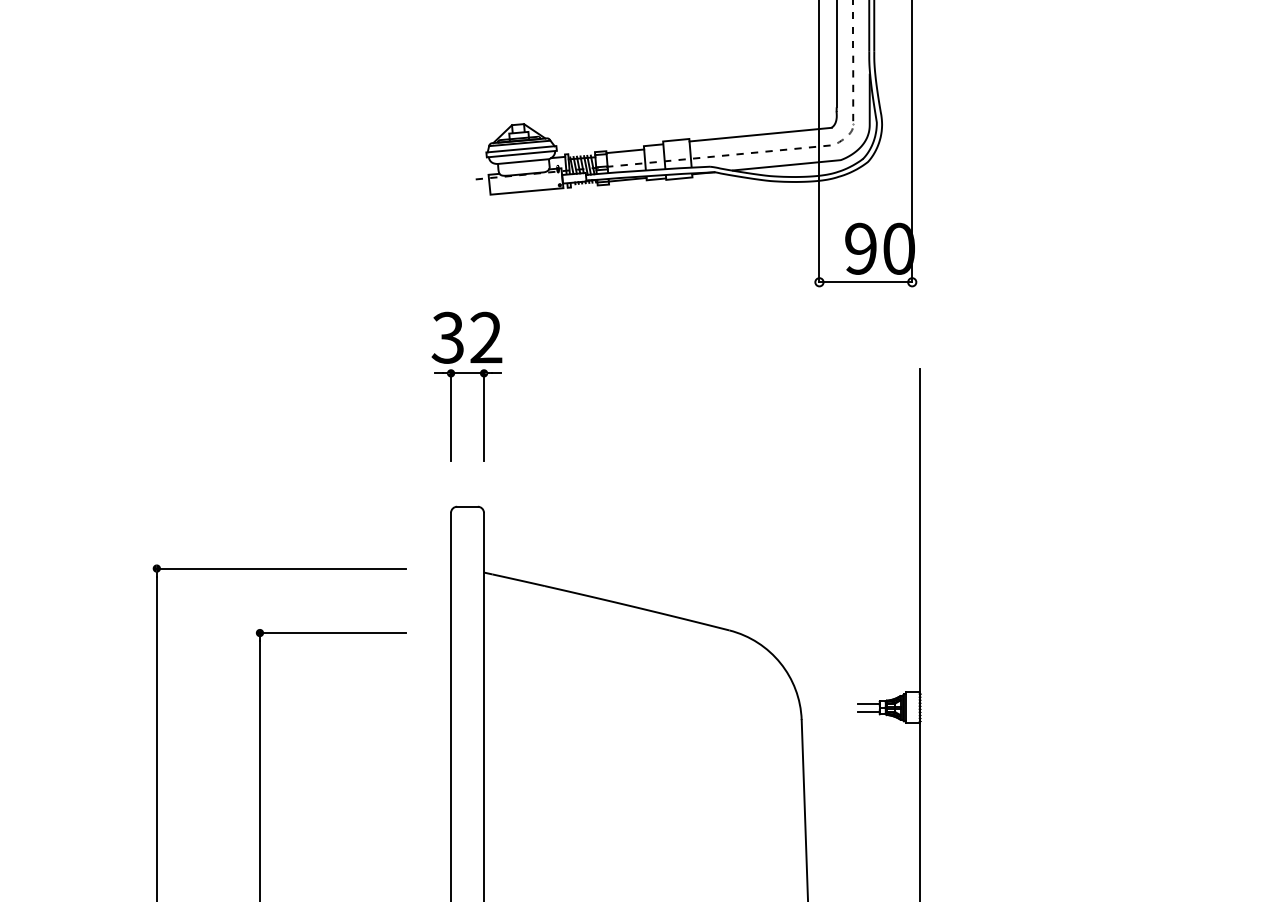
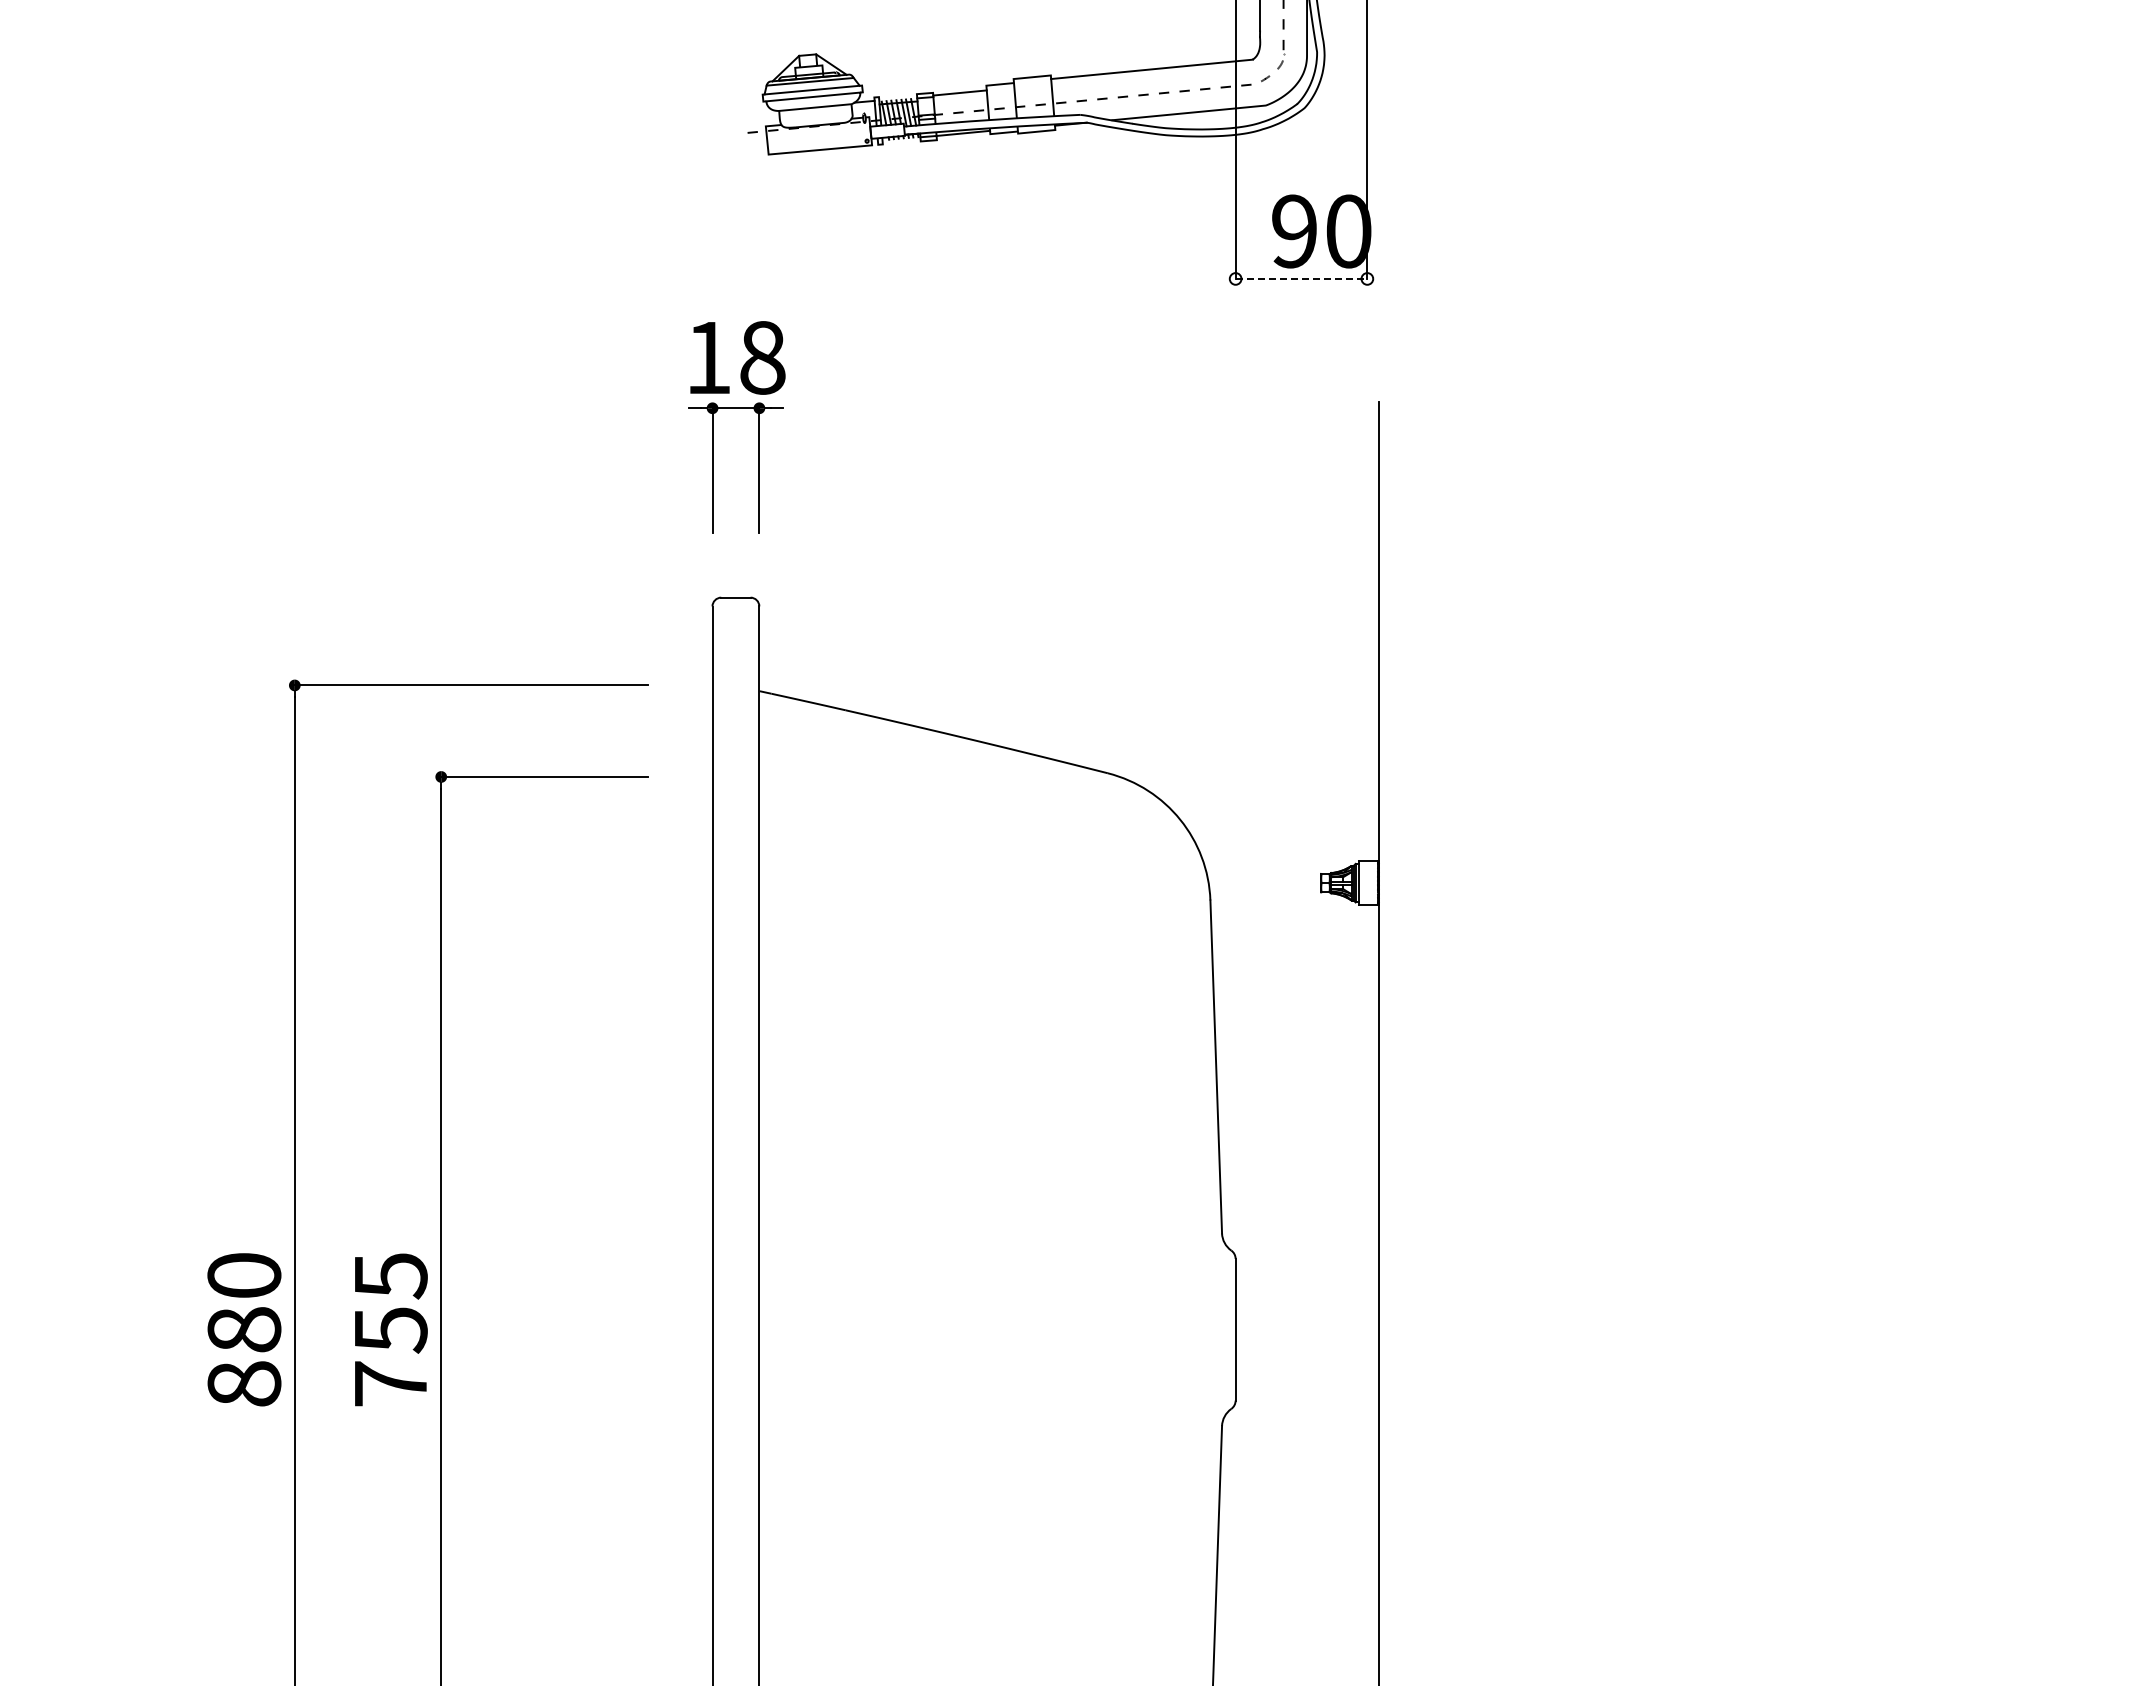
line: (865, 281) -> (1301, 278), solid -> dashed
text: (467, 337) -> (735, 357), 32 -> 18
line: (868, 703) -> (1305, 877), removed
line: (868, 711) -> (1305, 888), removed

